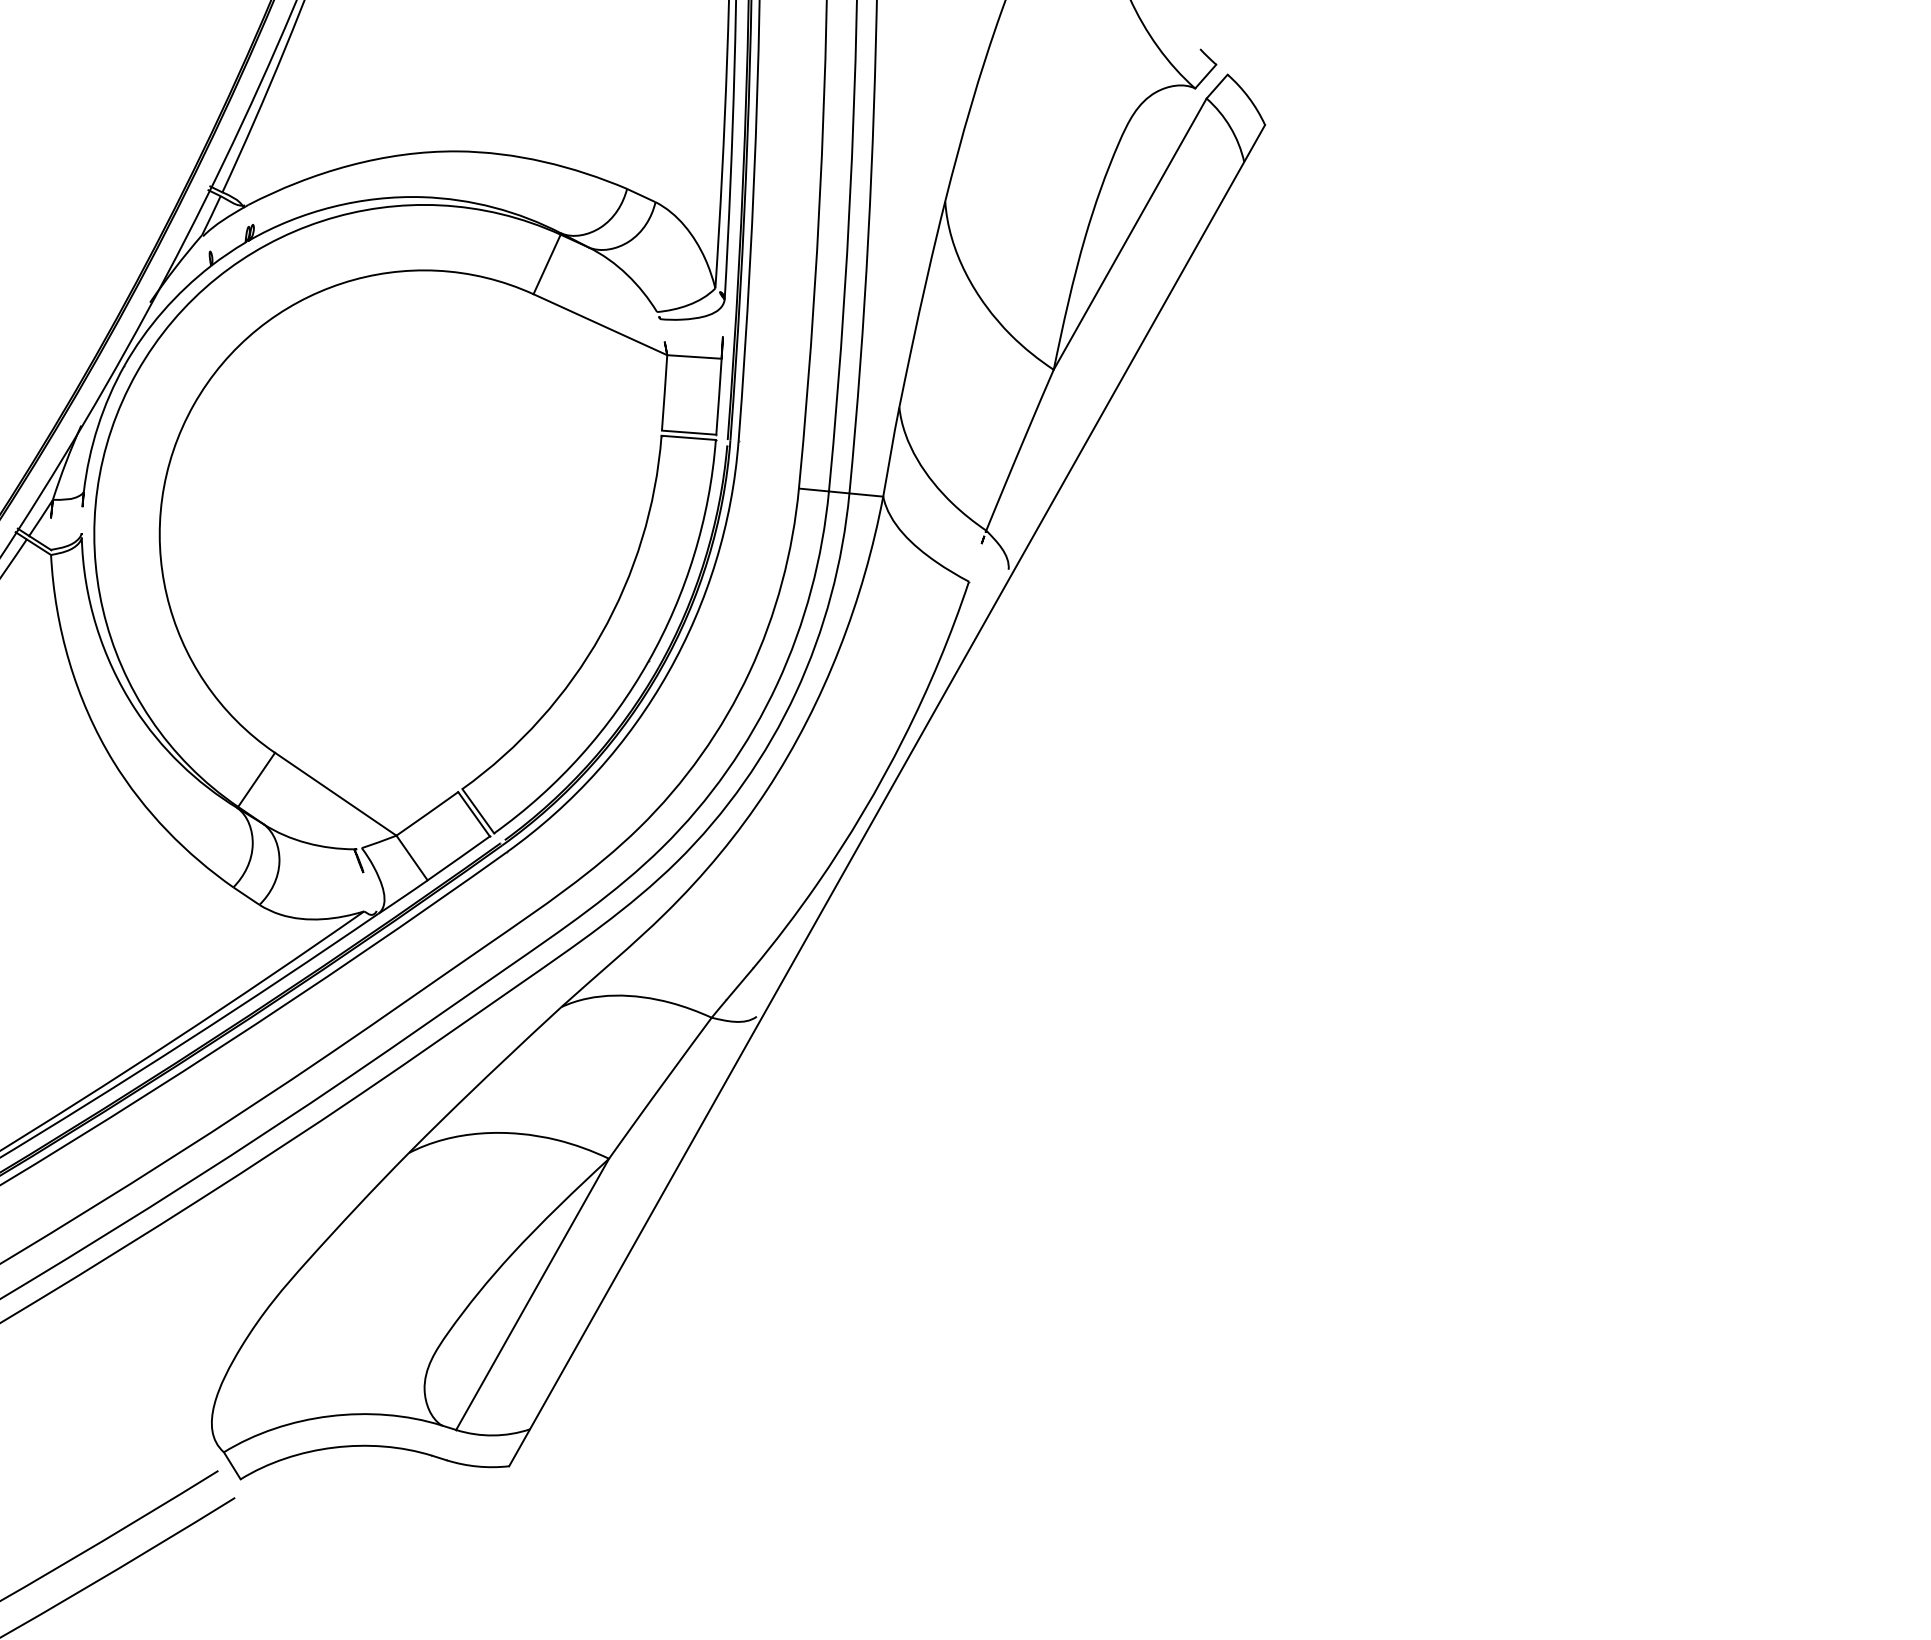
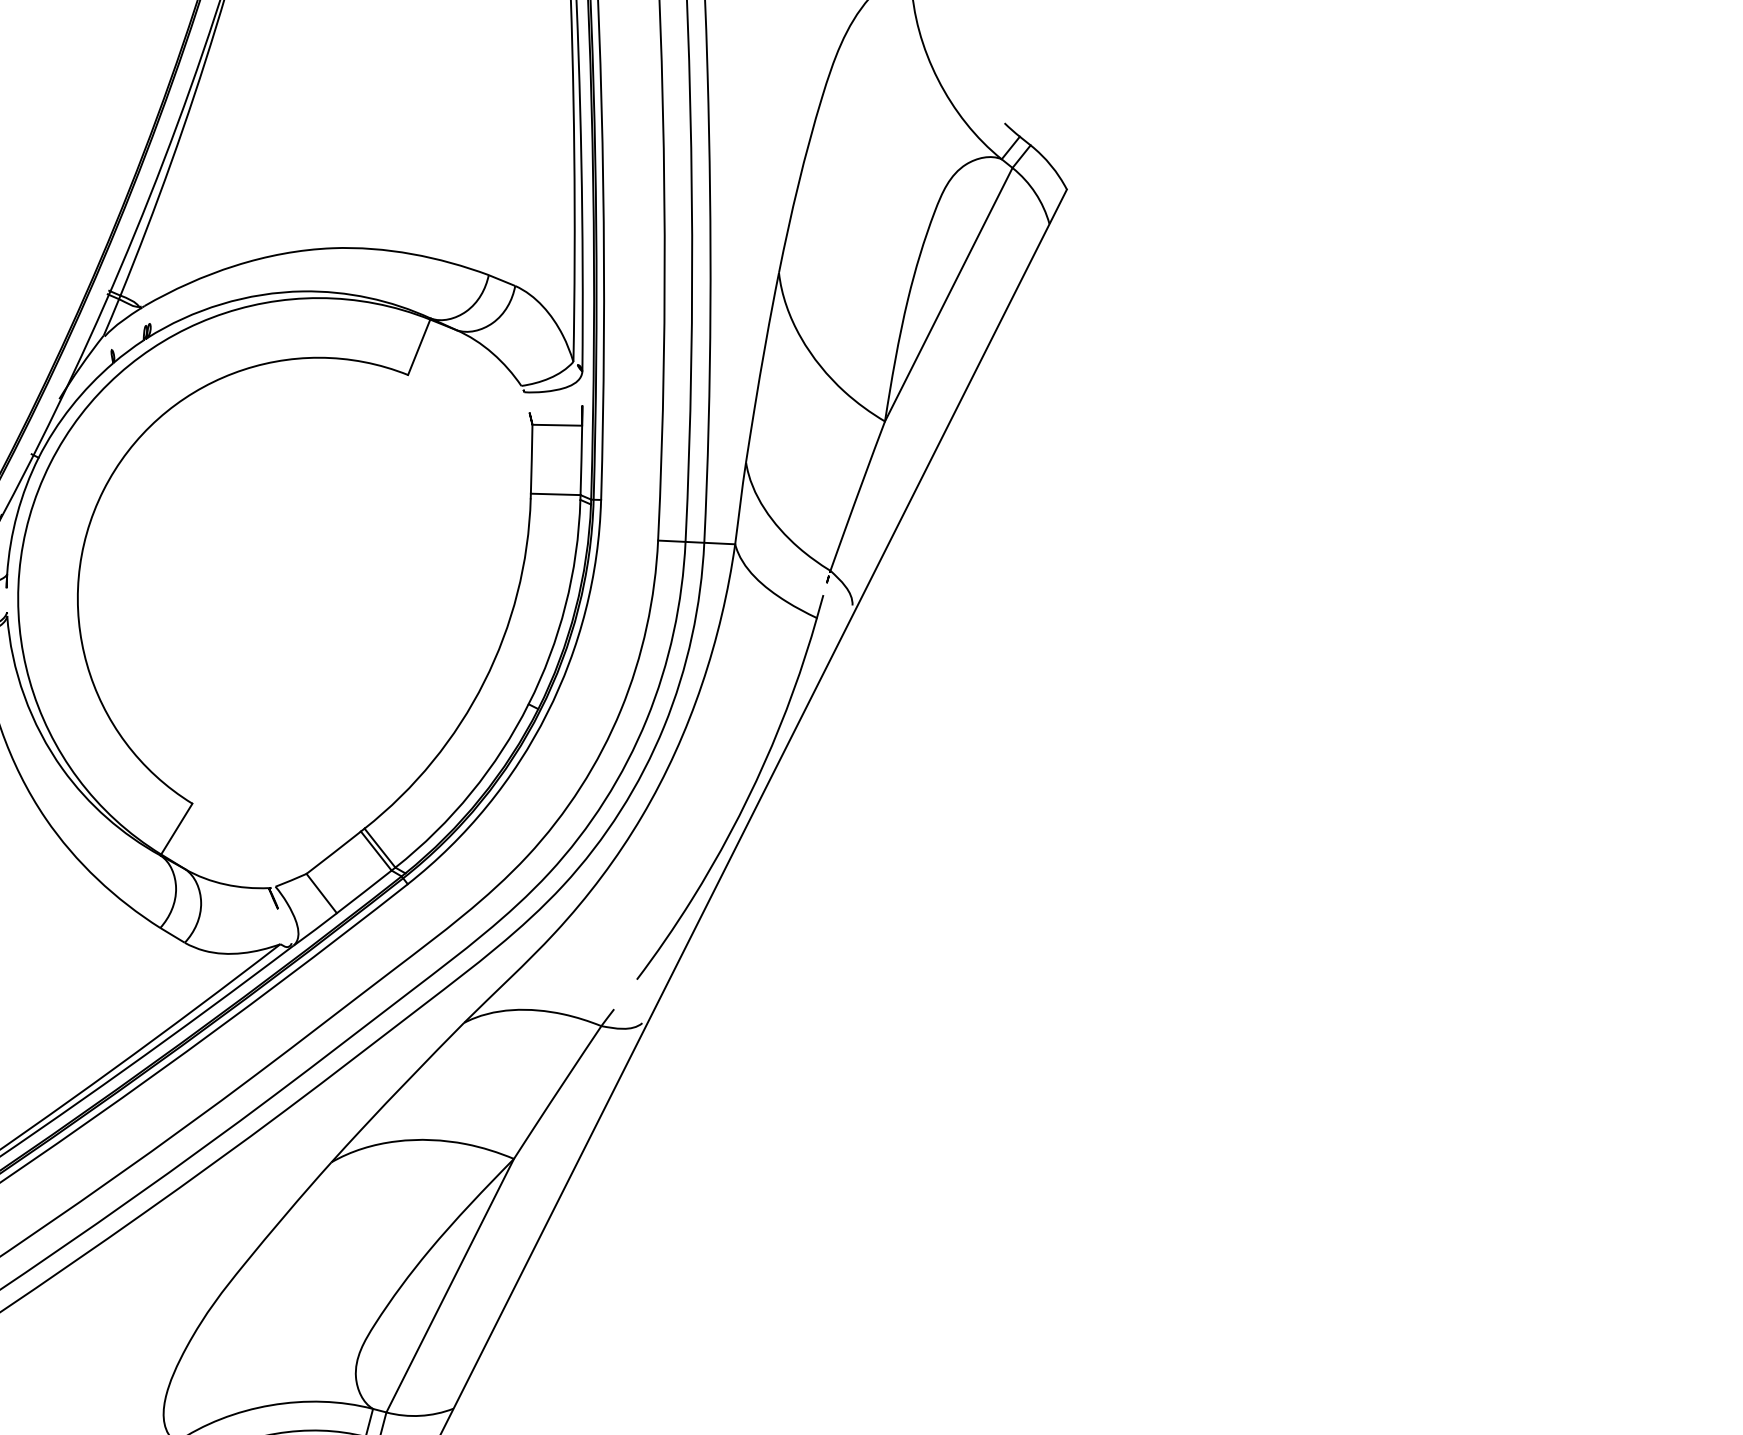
line: (600, 324) -> (470, 399), removed
line: (688, 437) -> (555, 498), removed
line: (335, 793) -> (249, 838), removed
line: (739, 983) -> (625, 993), removed

